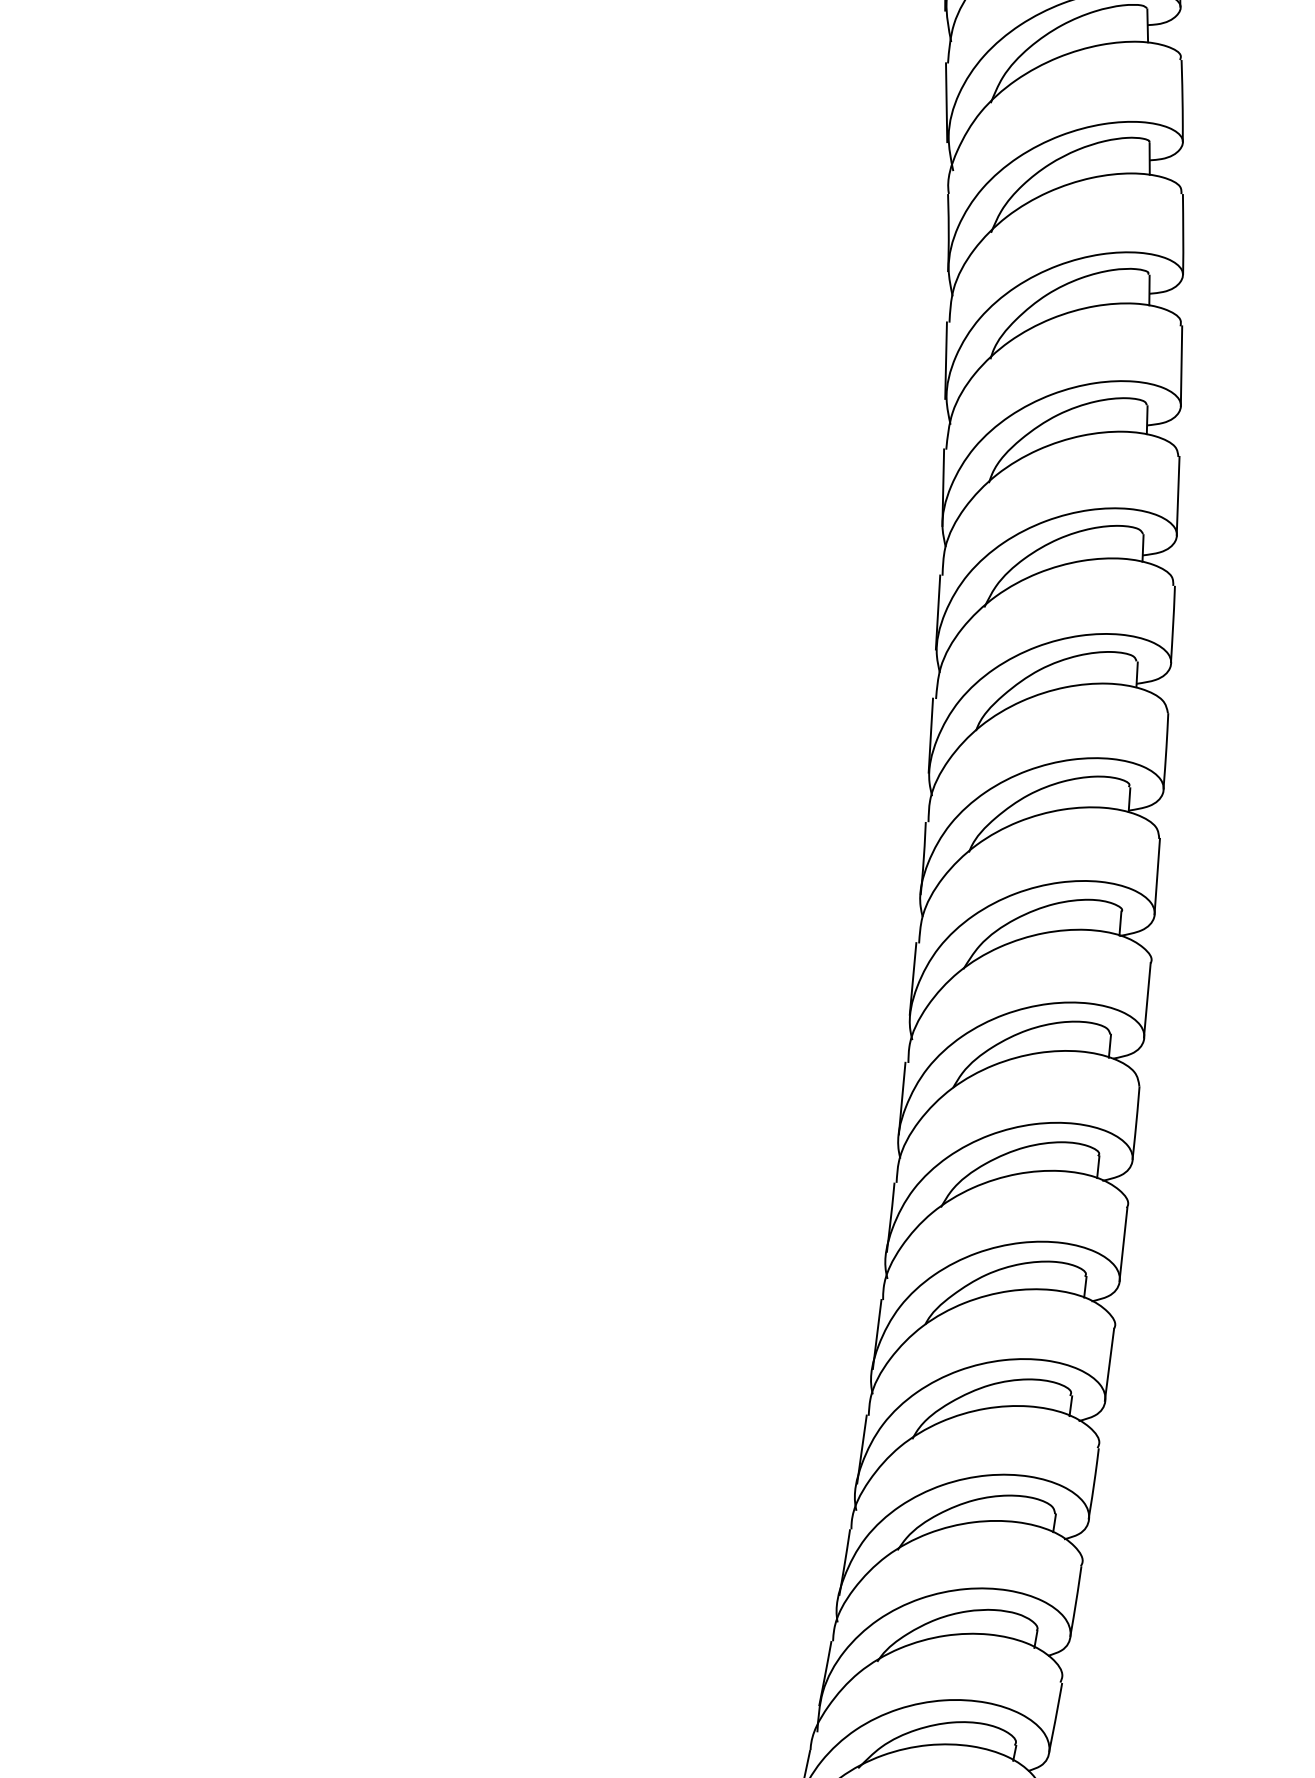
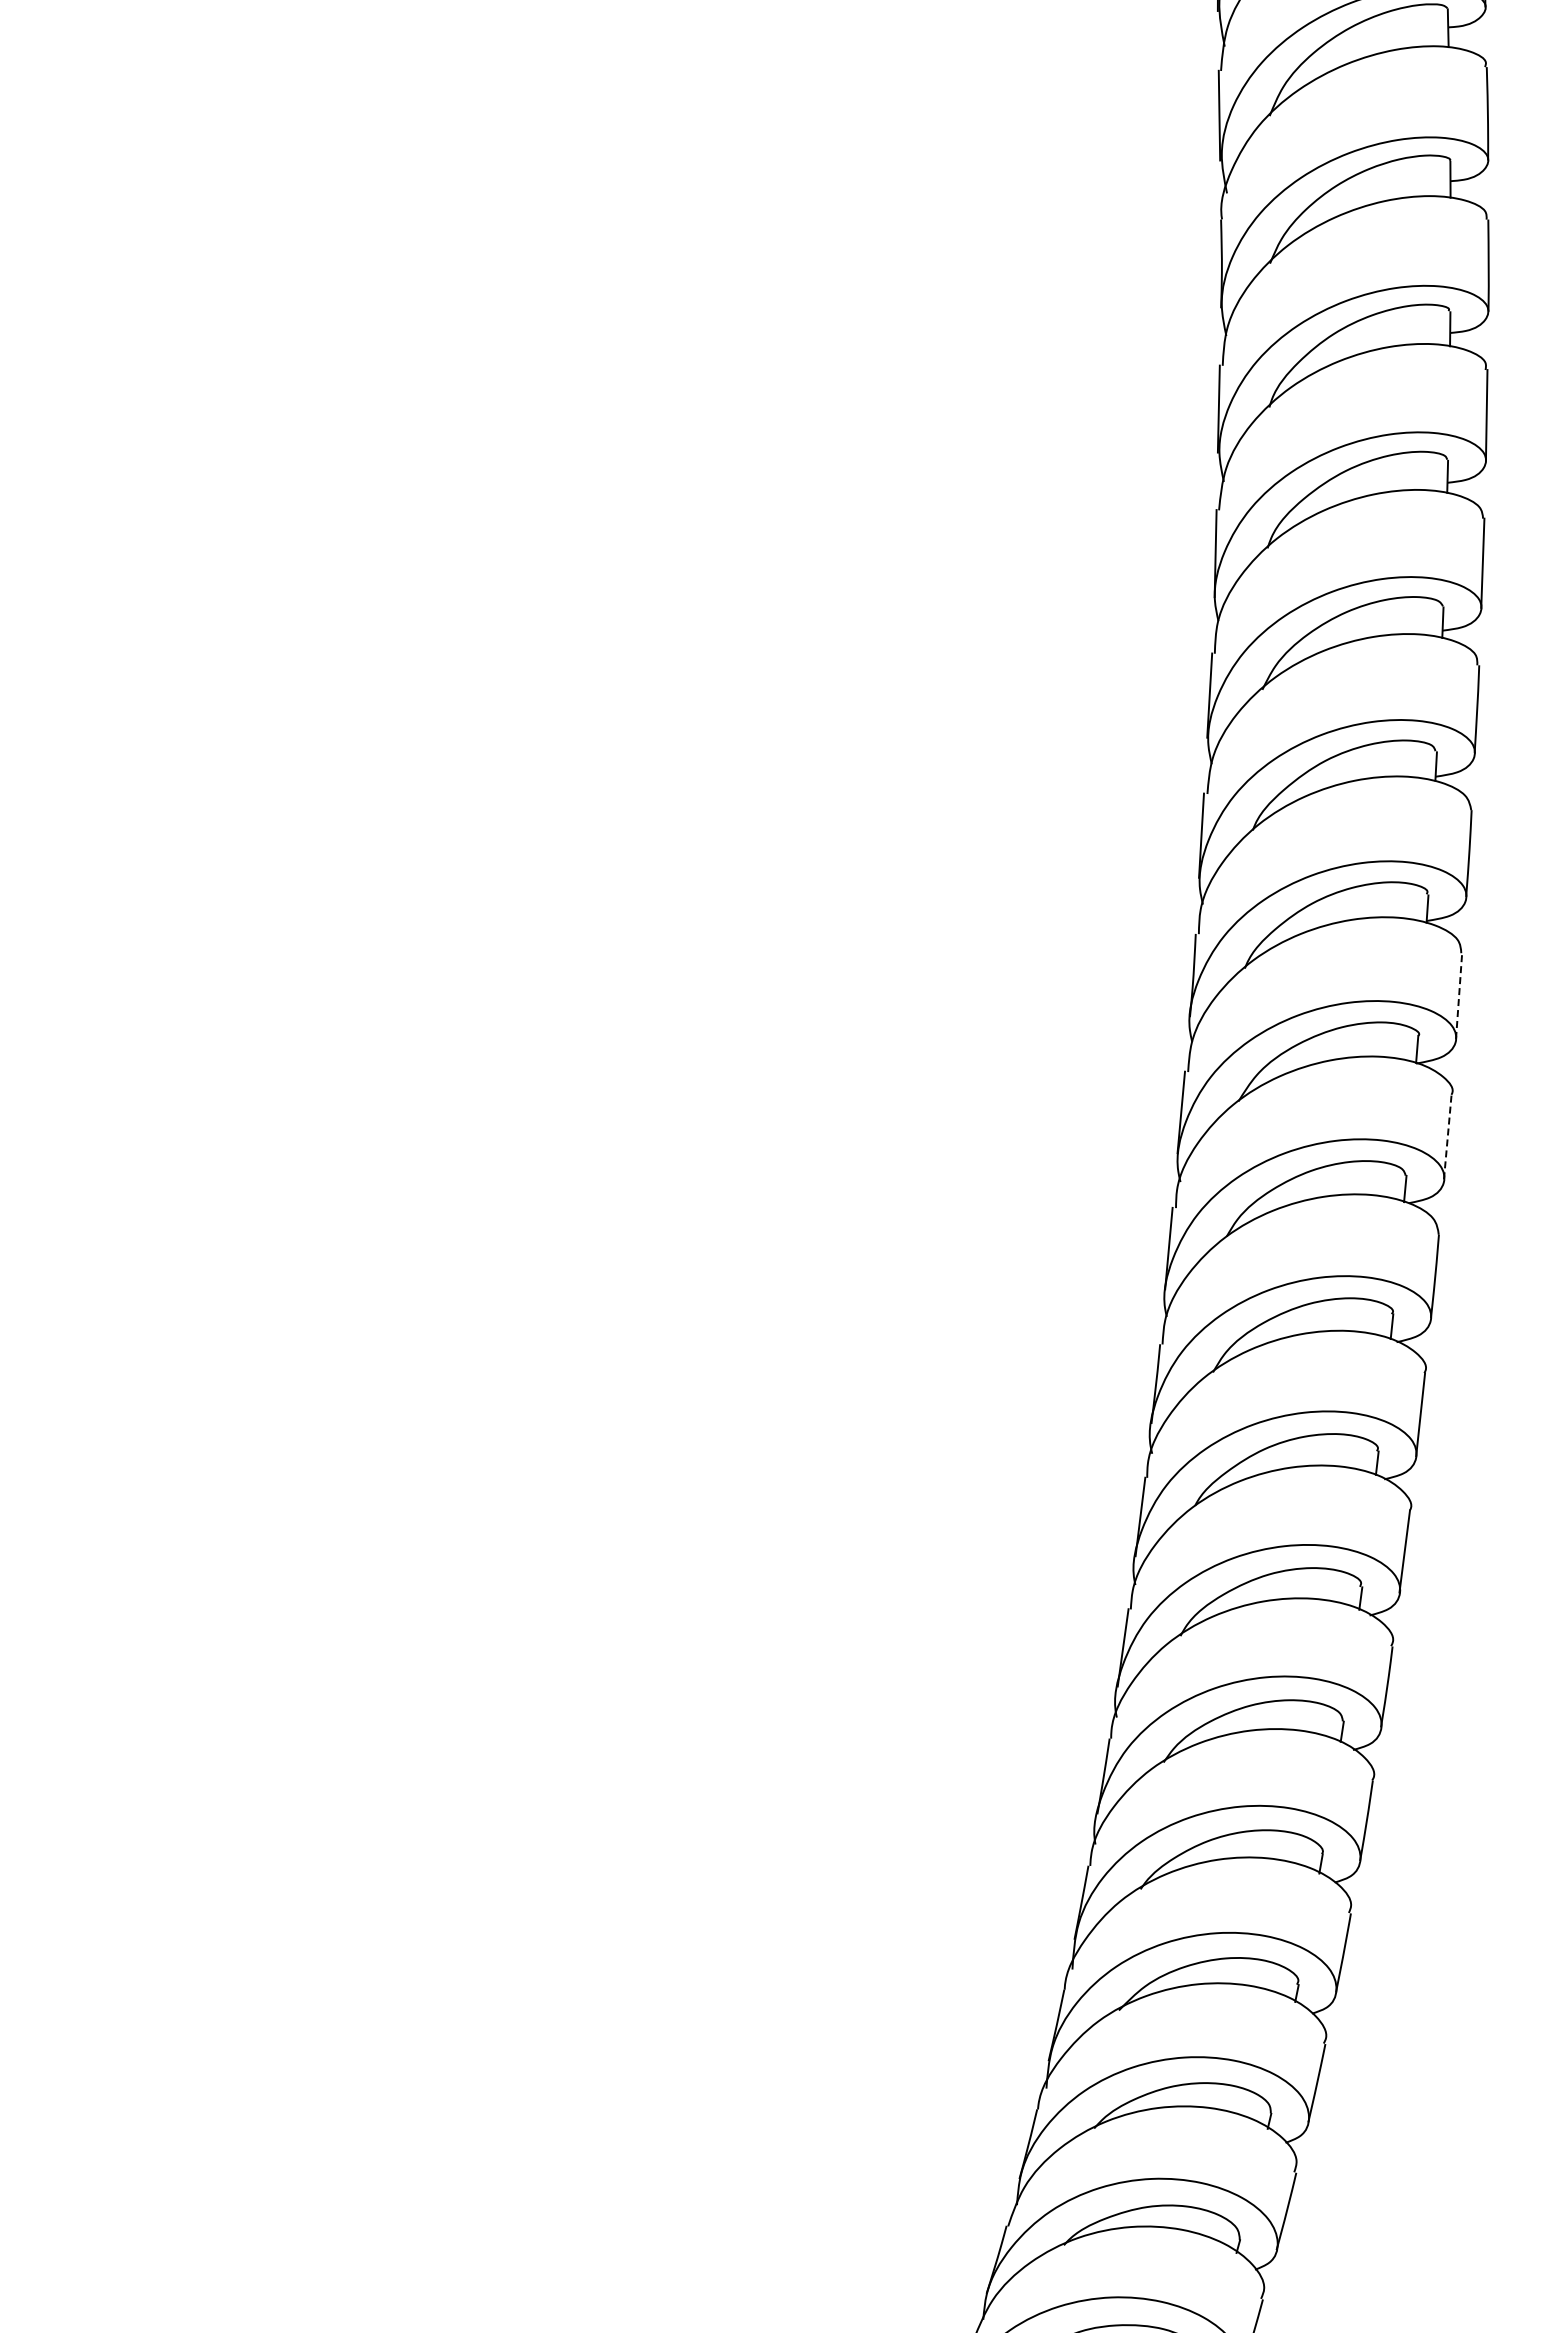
line: (1157, 876) -> (1459, 995), solid -> dashed
line: (1147, 1000) -> (1447, 1136), solid -> dashed

